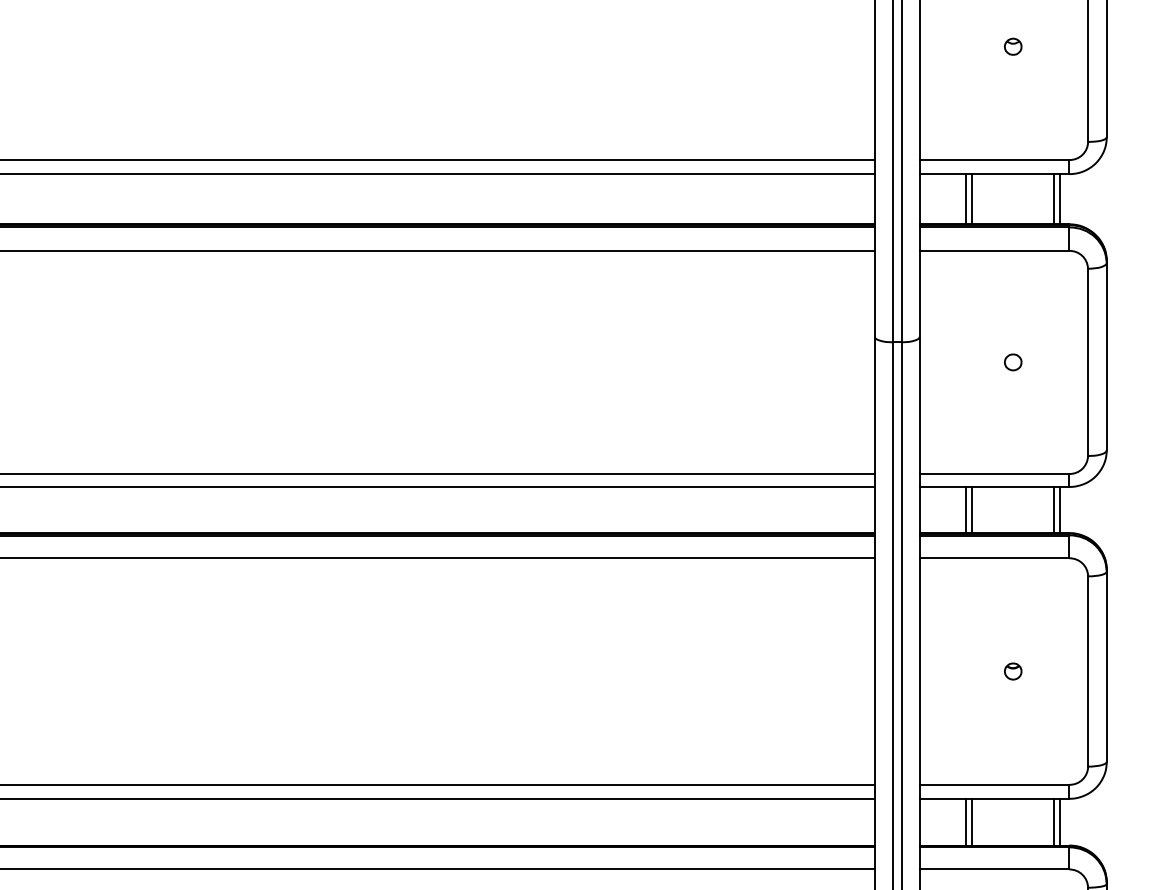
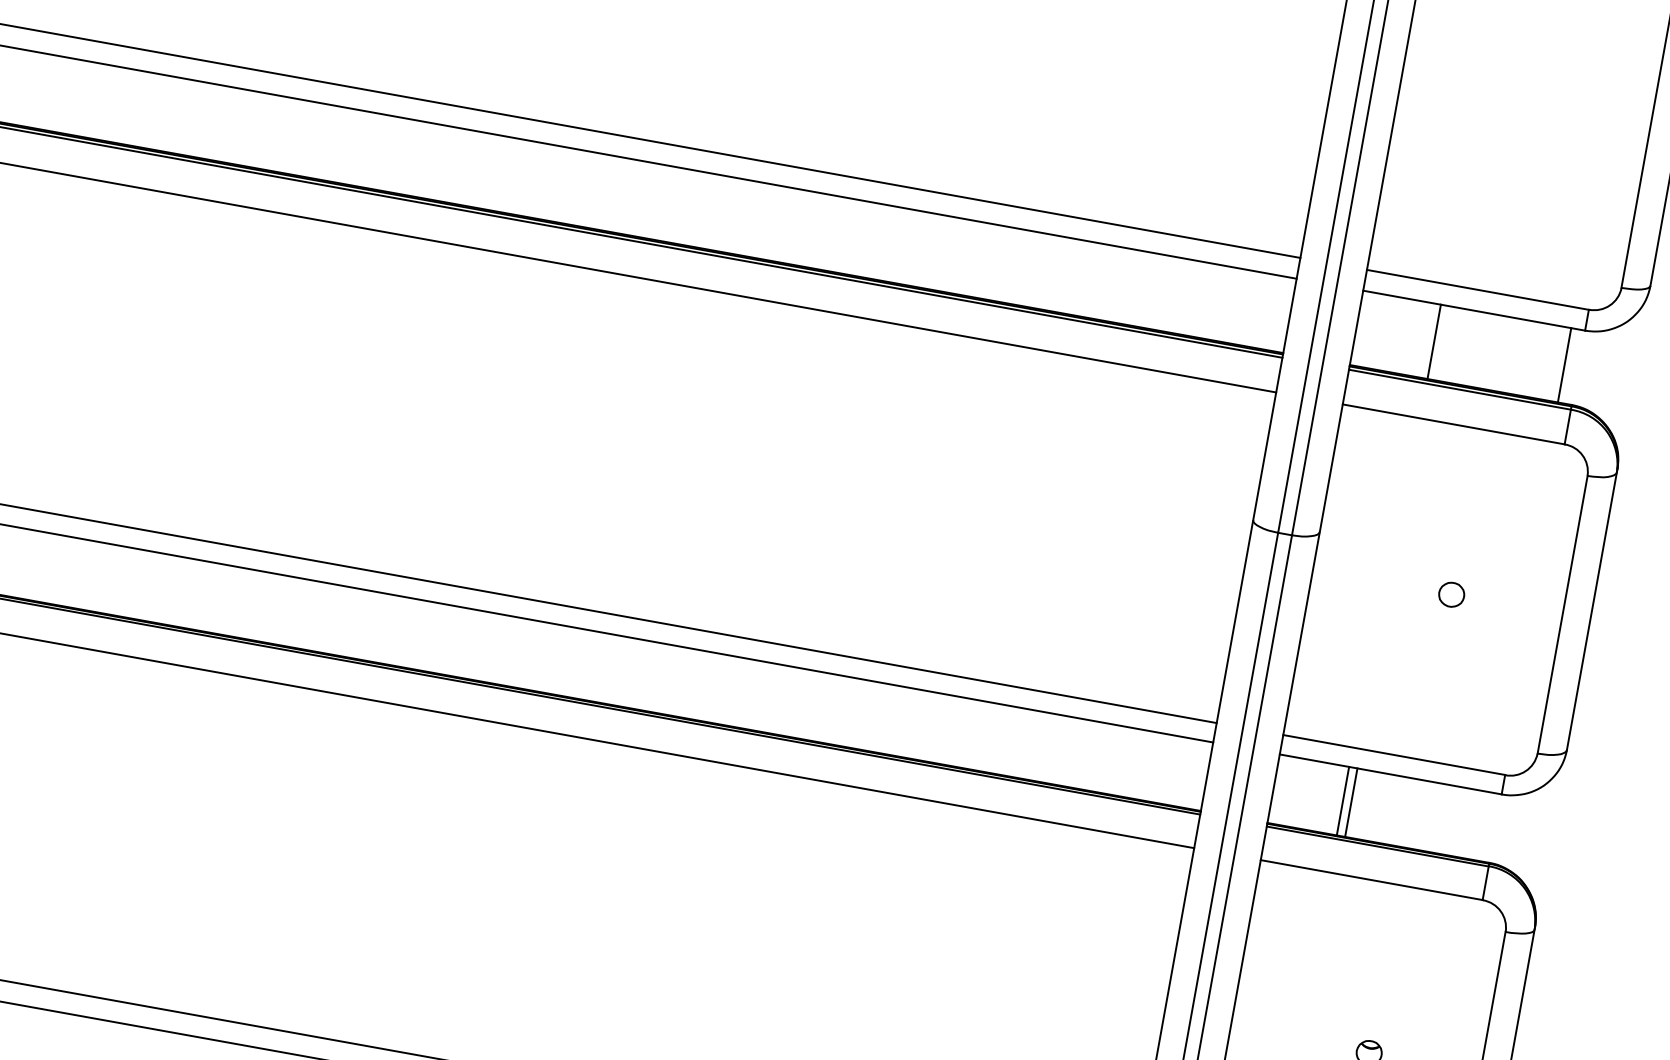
part: (1013, 46) -> (1536, 126), removed
line: (966, 199) -> (1425, 340), removed
line: (1054, 199) -> (1556, 364), removed
line: (1054, 509) -> (1473, 823), removed
line: (1060, 509) -> (1482, 825), removed

